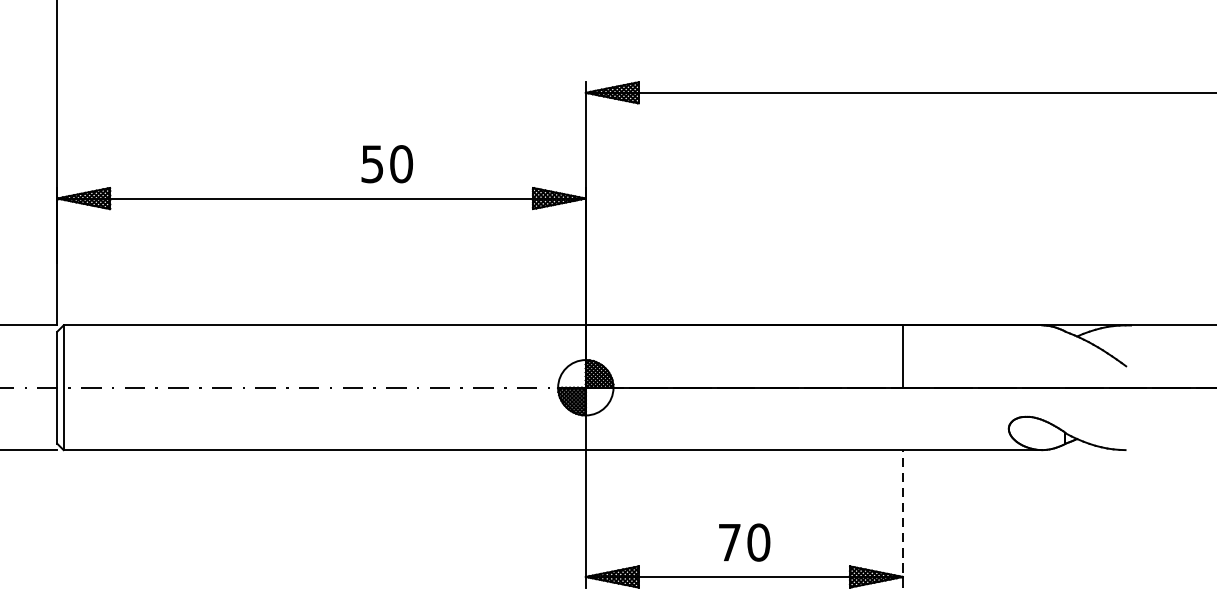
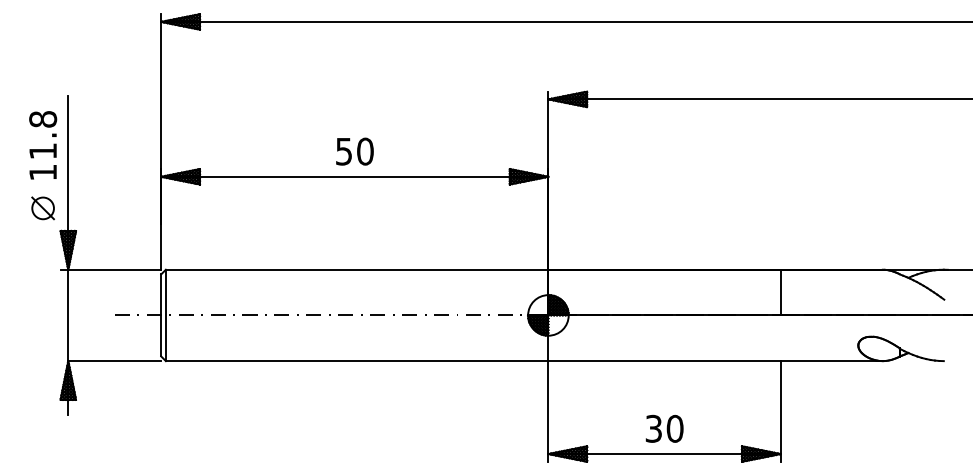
text: (386, 163) -> (354, 151), moved
line: (902, 517) -> (780, 410), dashed -> solid
text: (729, 542) -> (653, 428), 70 -> 30

